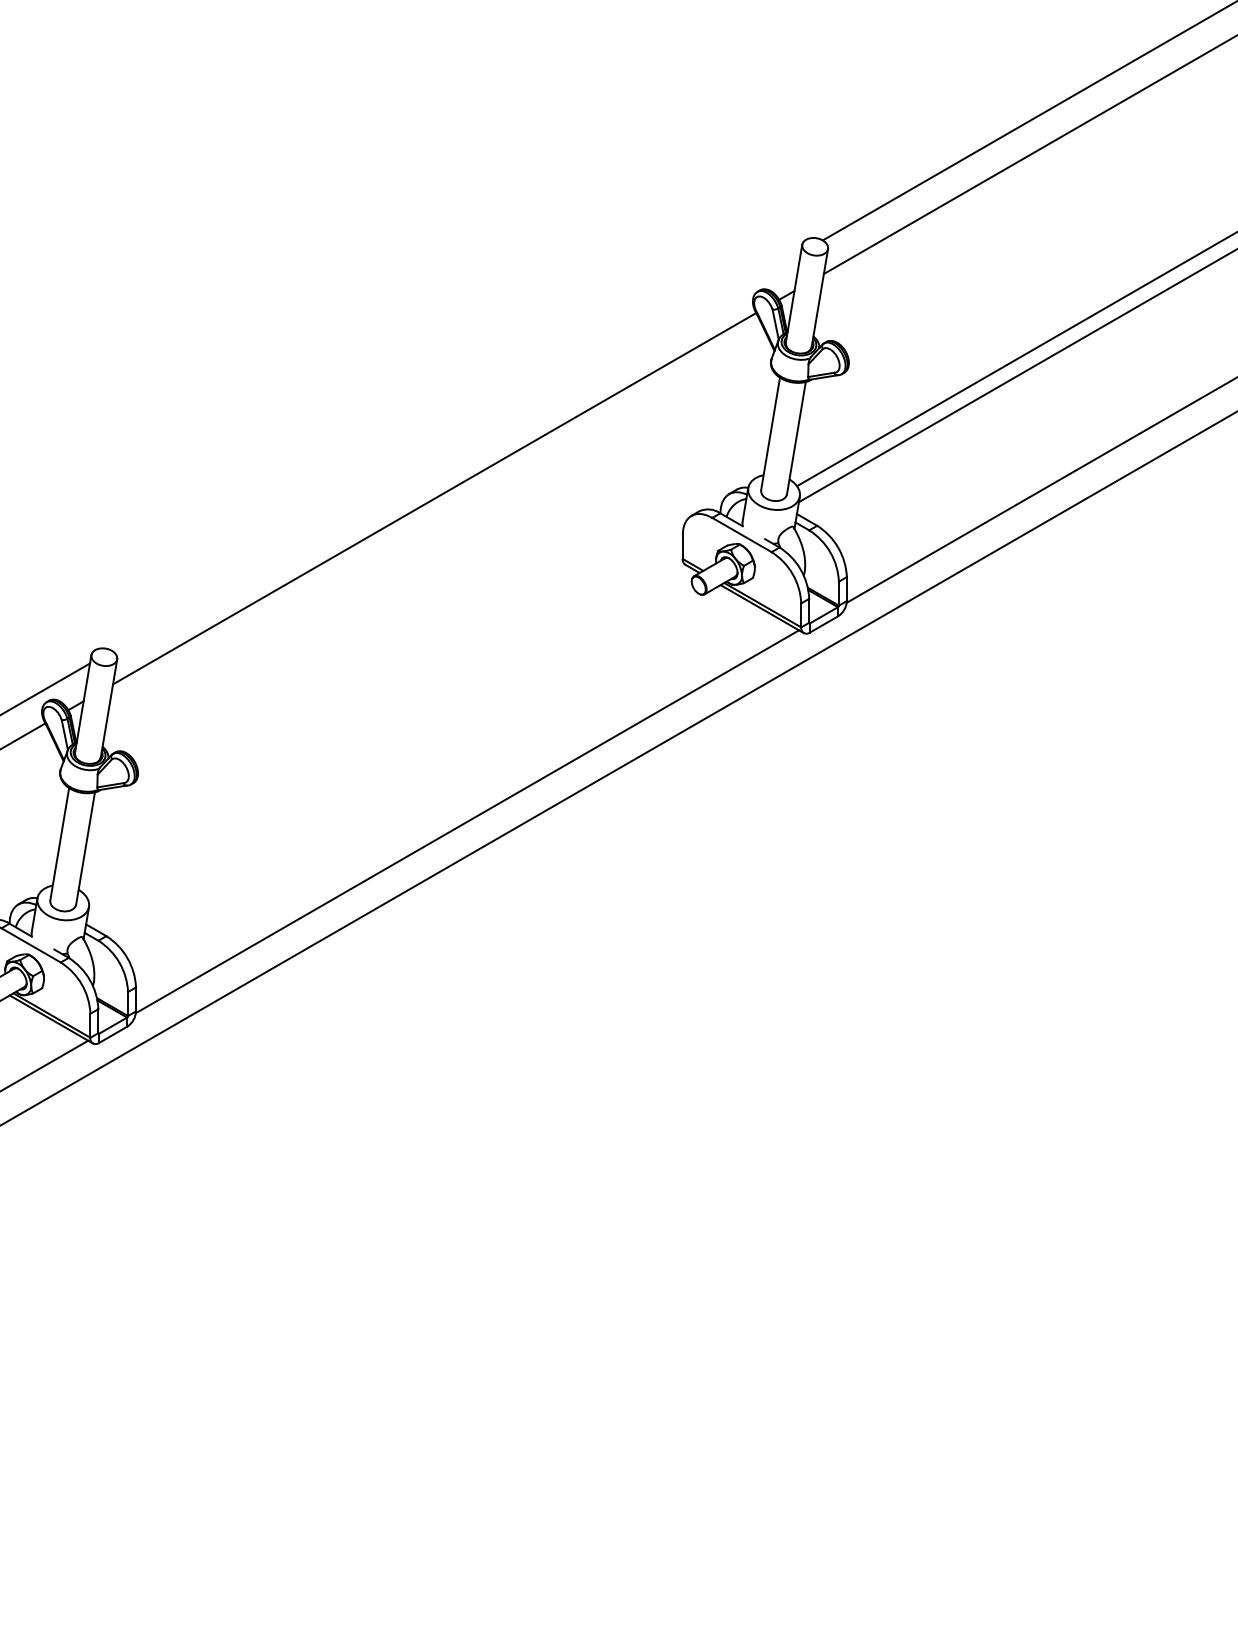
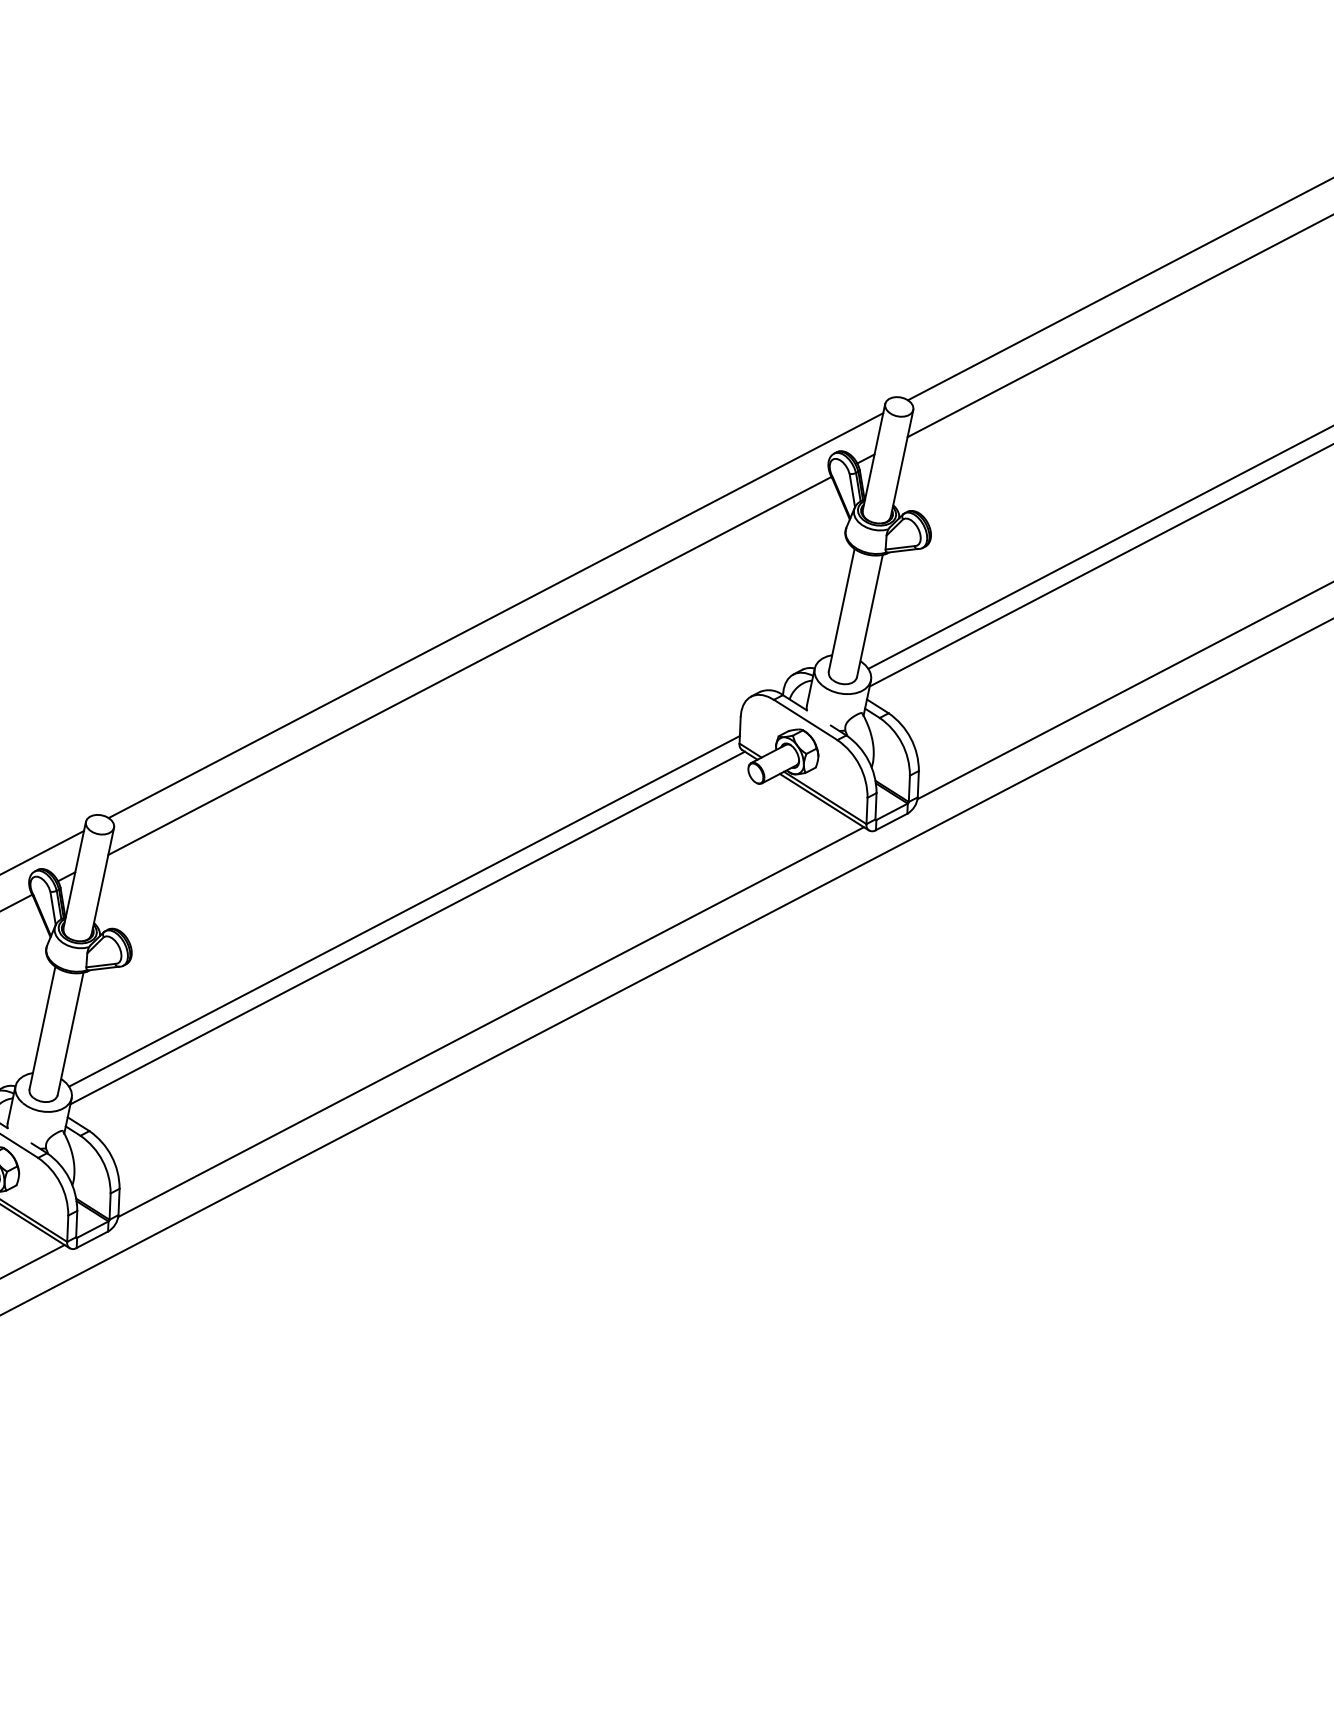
line: (456, 451) -> (496, 615), added
line: (384, 724) -> (404, 911), added
line: (387, 739) -> (407, 928), added

